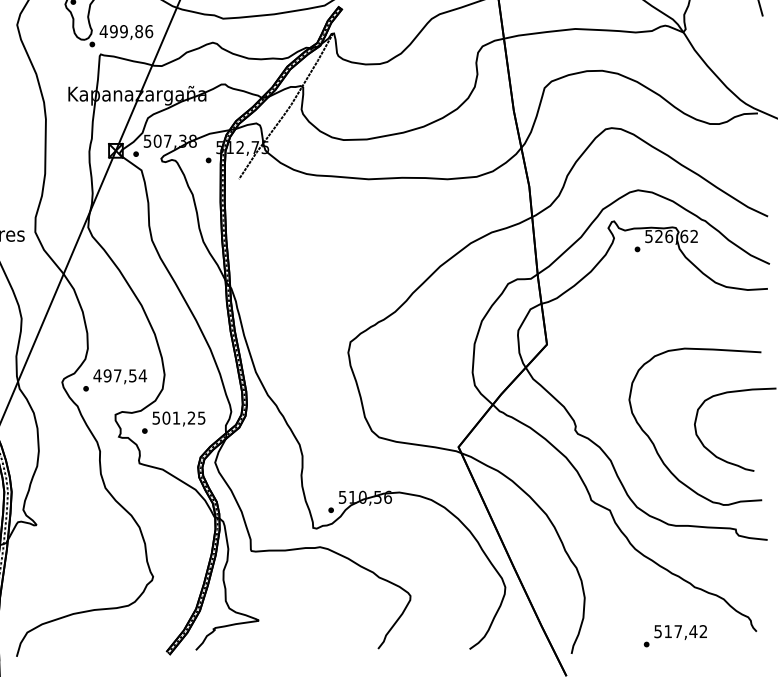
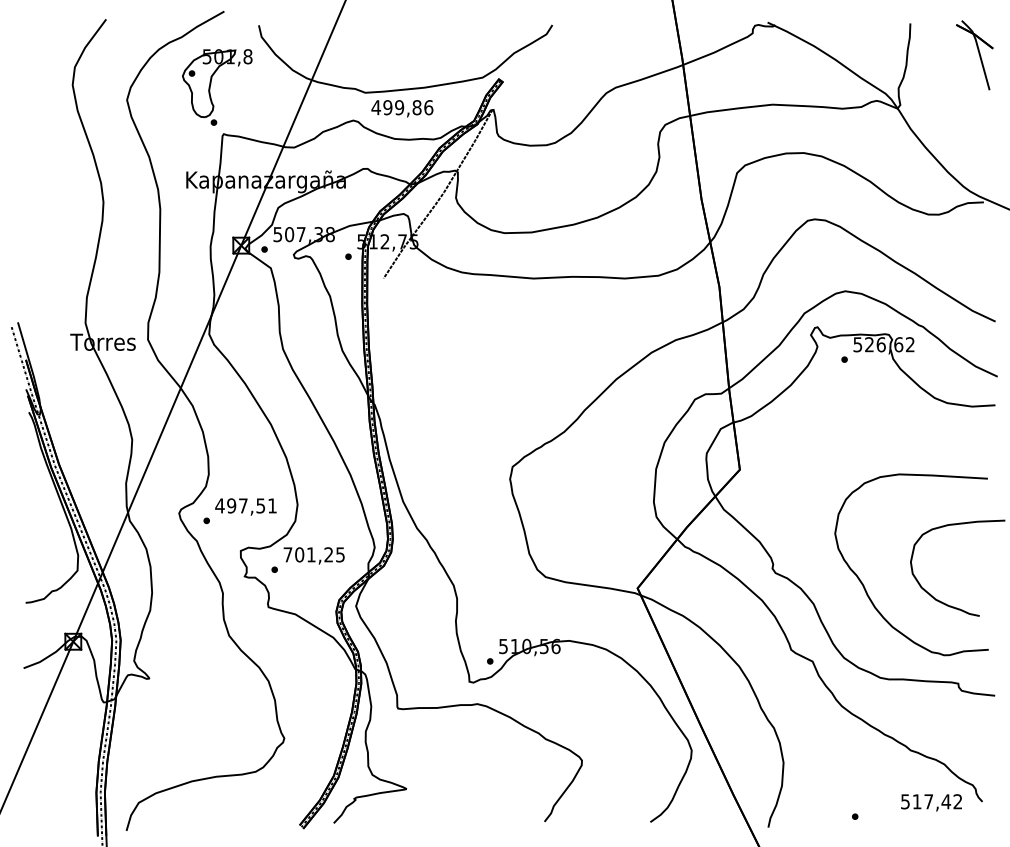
text: (126, 32) -> (402, 108), moved
text: (142, 375) -> (272, 505), 497,54 -> 497,51
text: (155, 417) -> (287, 554), 501,25 -> 701,25
text: (680, 632) -> (931, 802), moved

